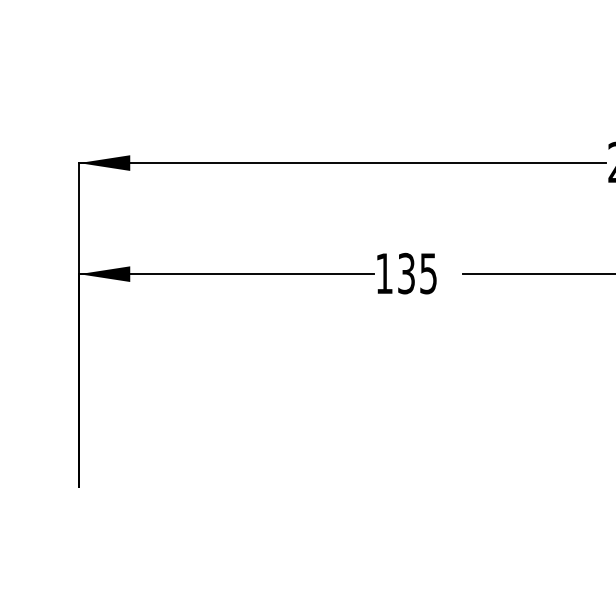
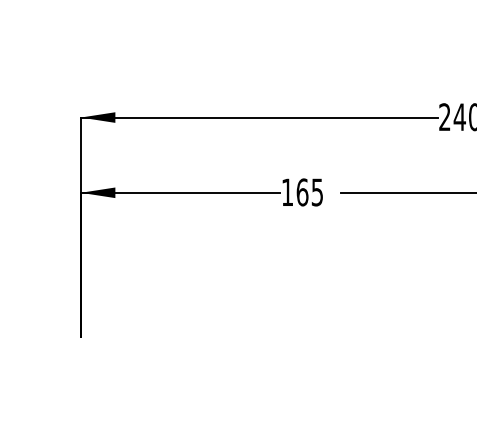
text: (406, 273) -> (302, 192), 135 -> 165

